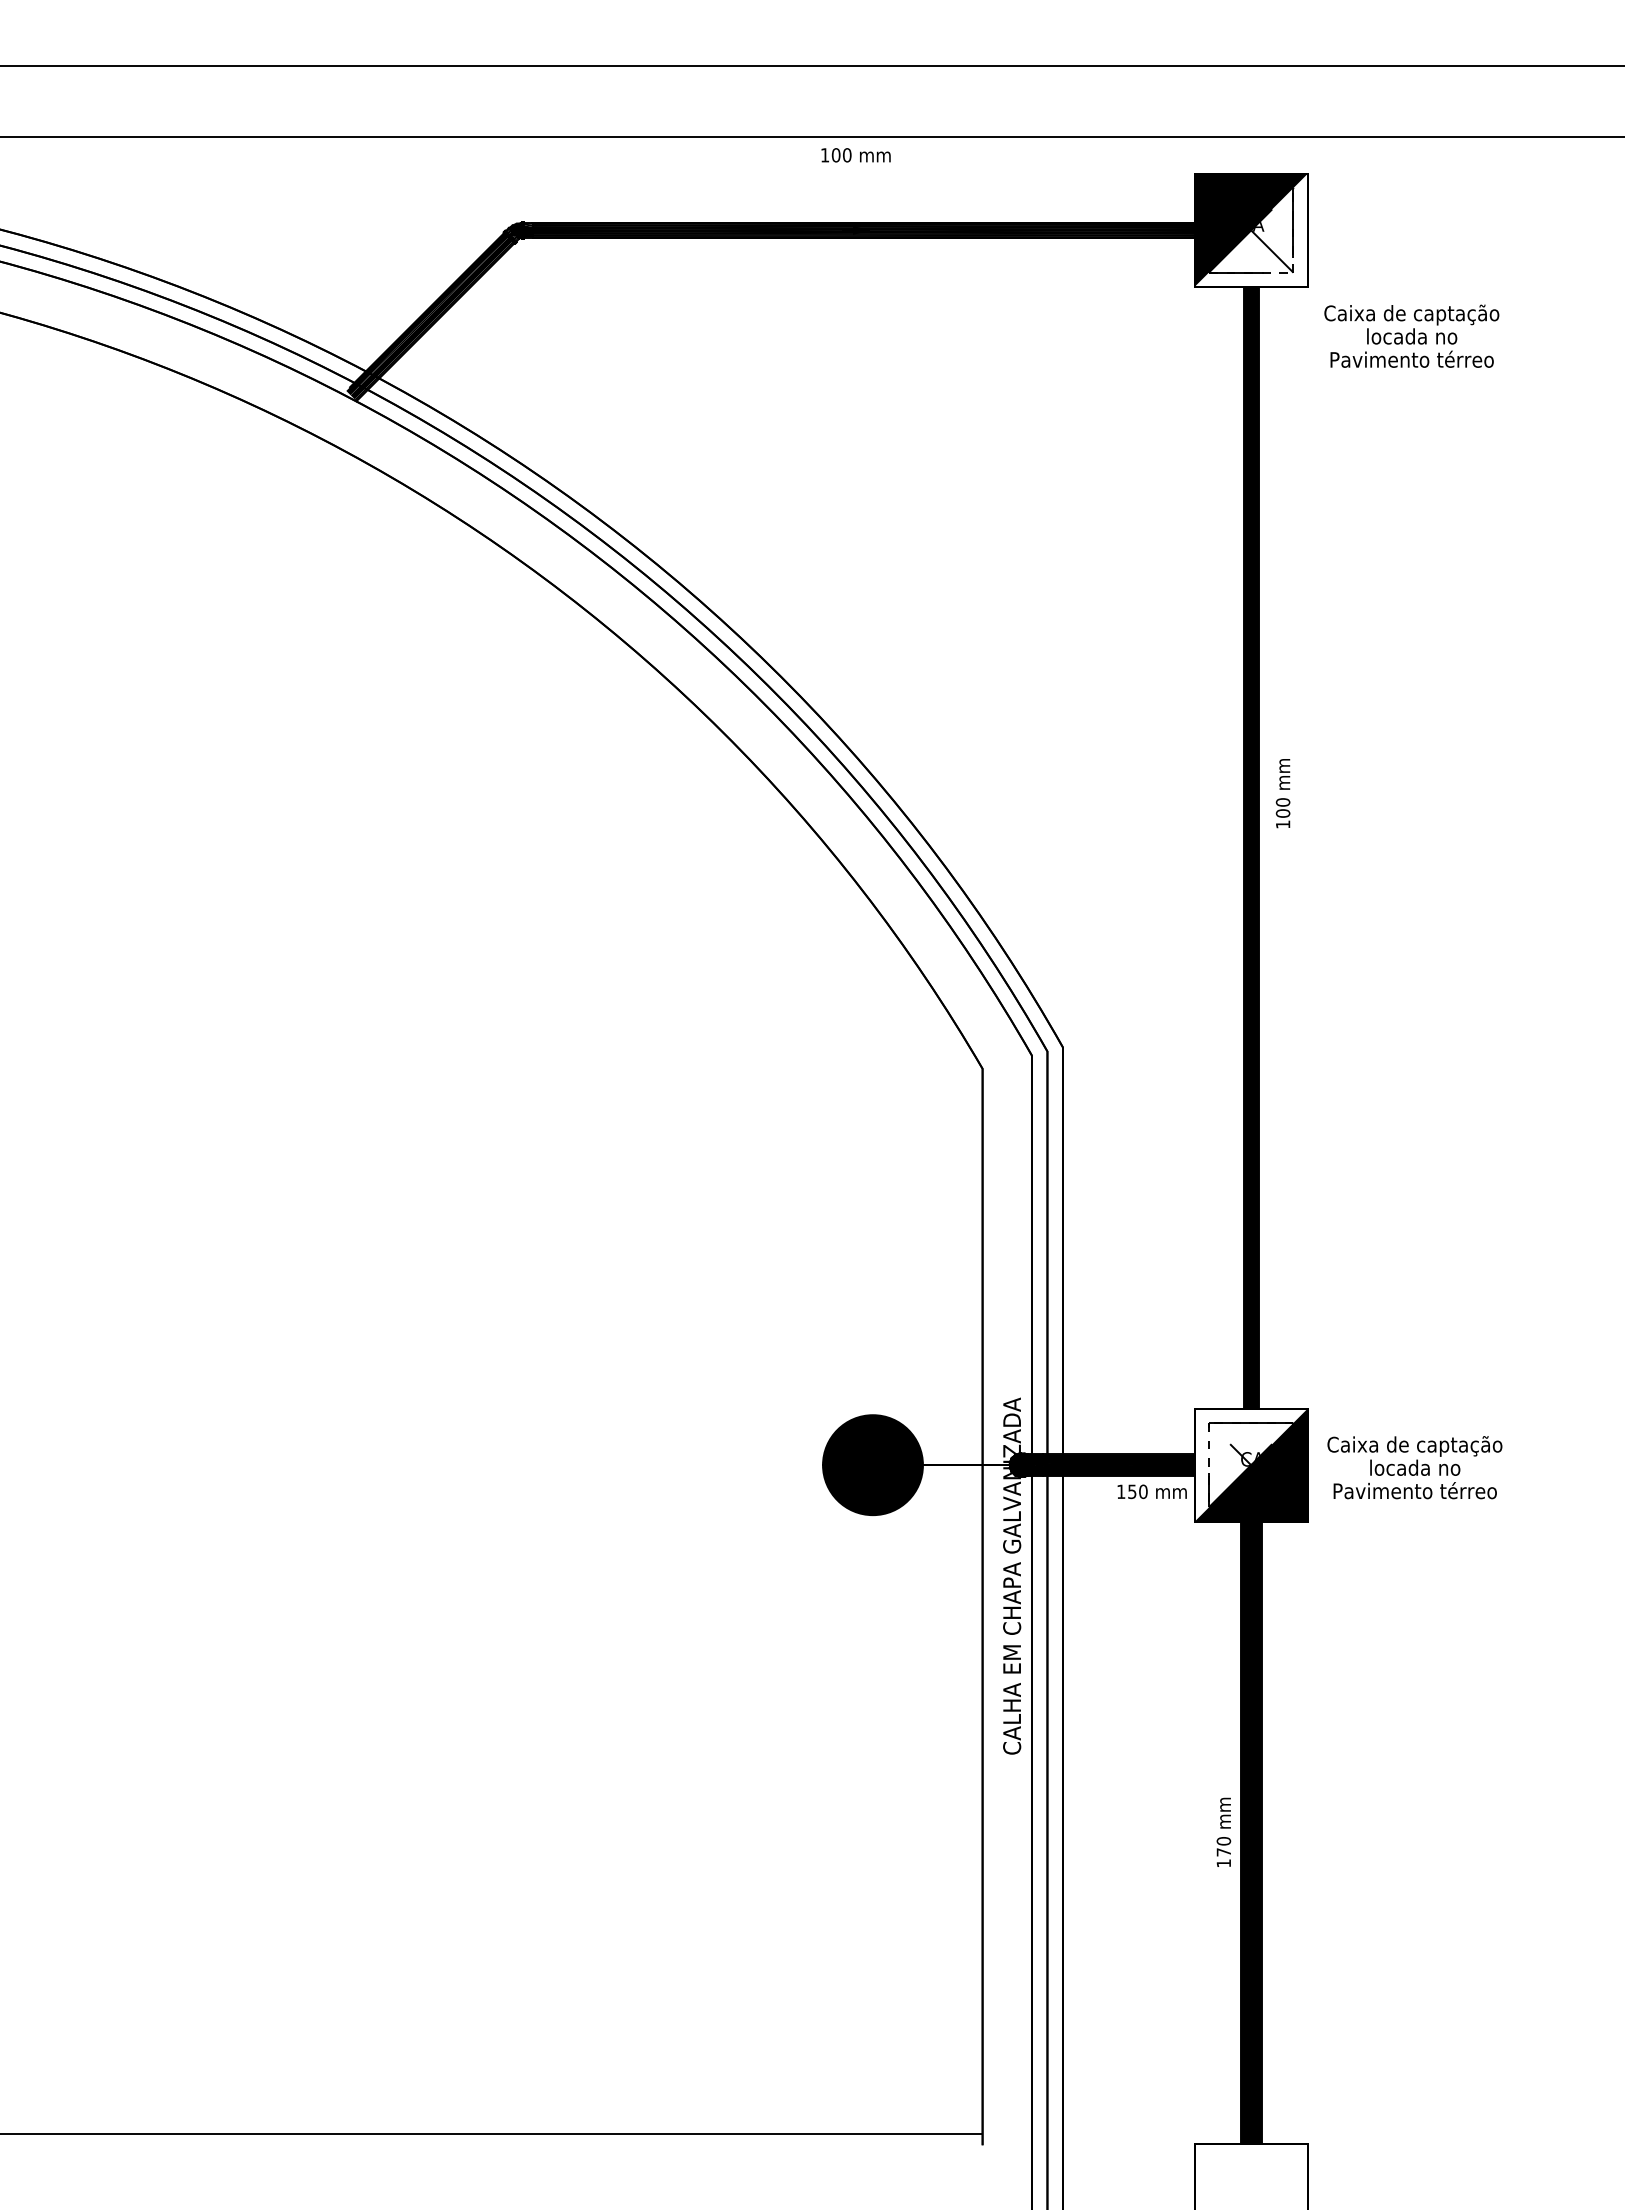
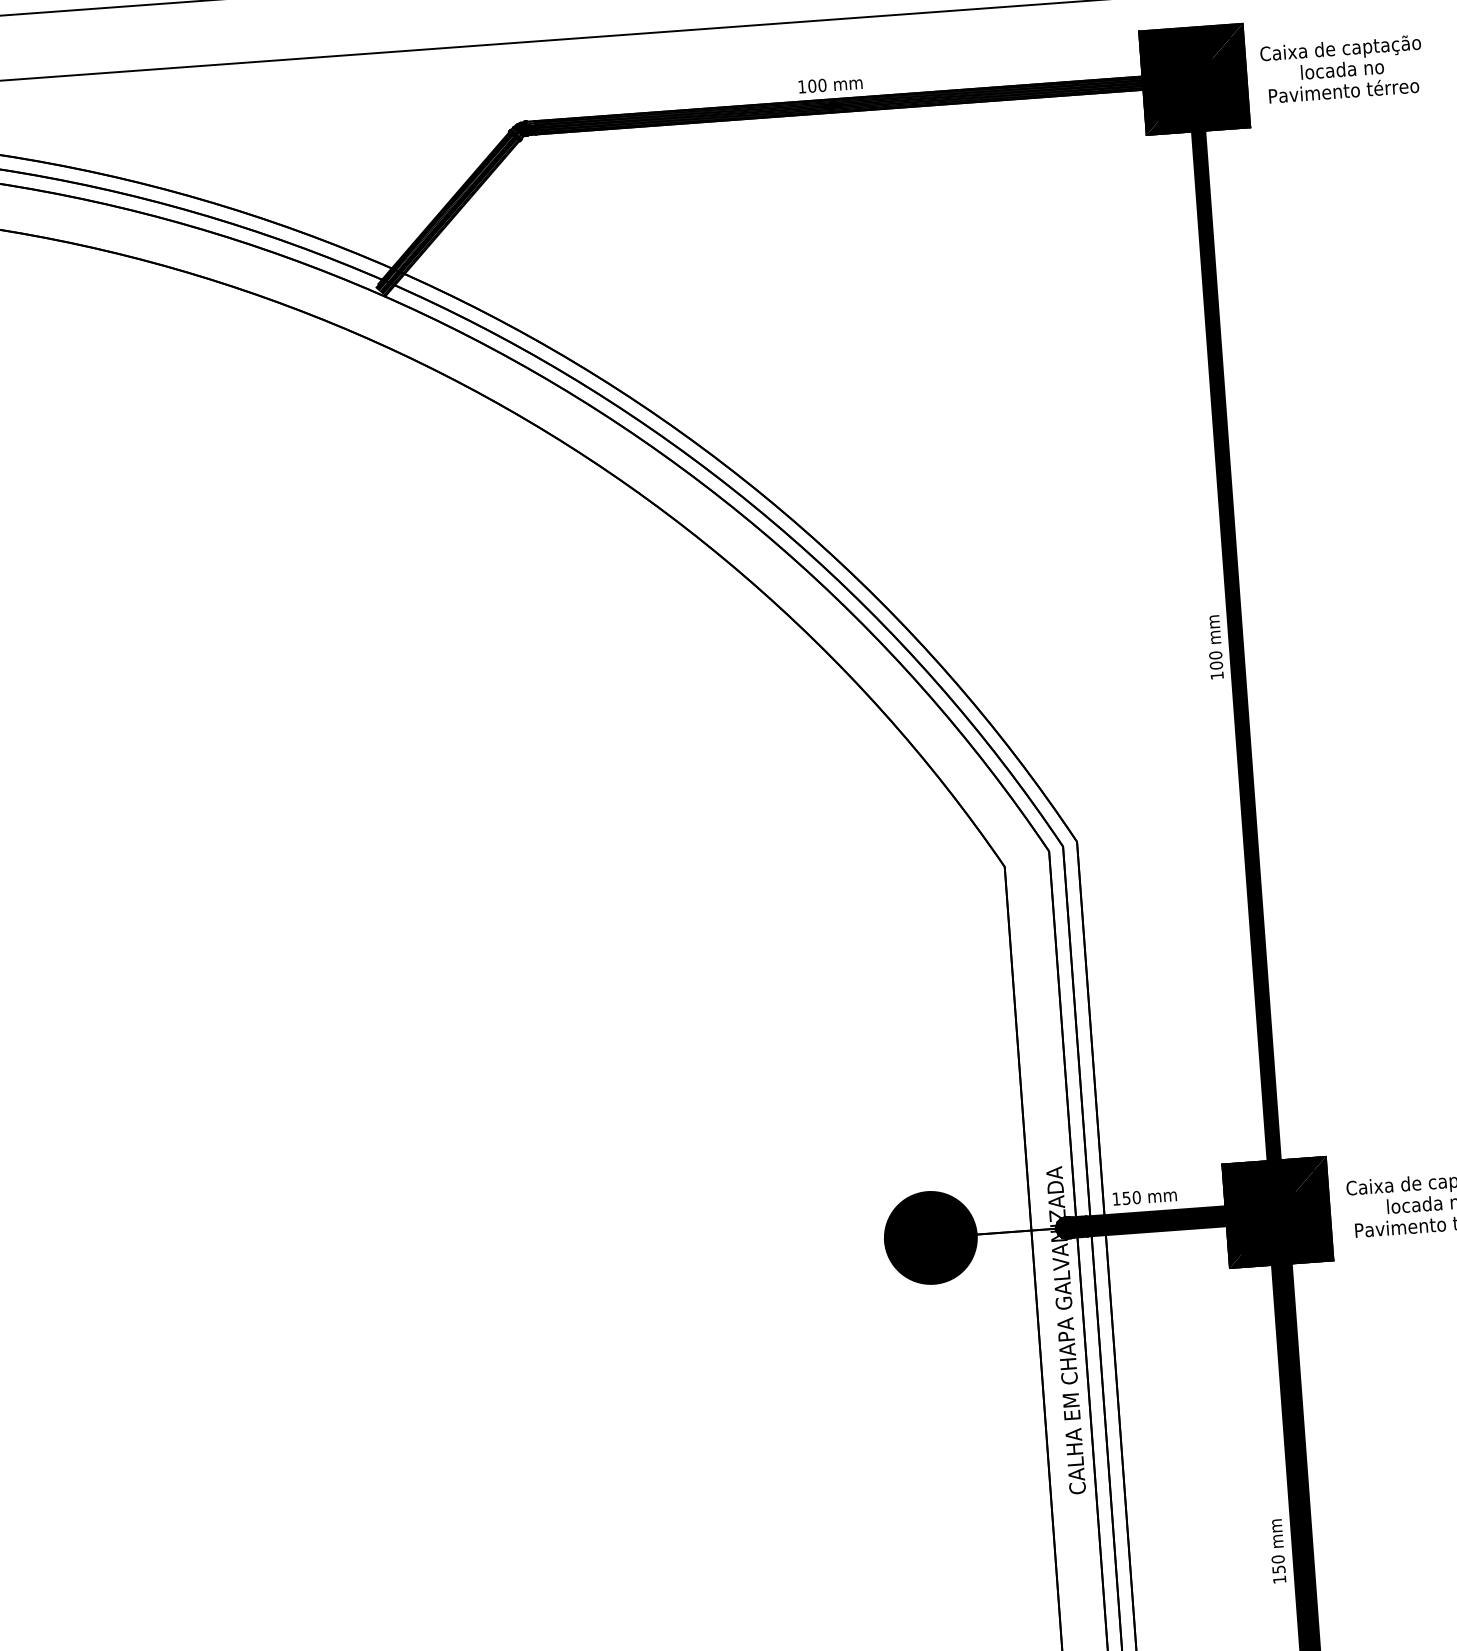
text: (855, 155) -> (830, 85), moved
fill: (1250, 230) -> (1194, 79), added
text: (1411, 335) -> (1341, 68), moved
text: (1282, 793) -> (1214, 647), moved
fill: (1250, 1464) -> (1277, 1211), added
text: (1151, 1491) -> (1144, 1196), moved
text: (1223, 1852) -> (1278, 1569), 170 -> 150

